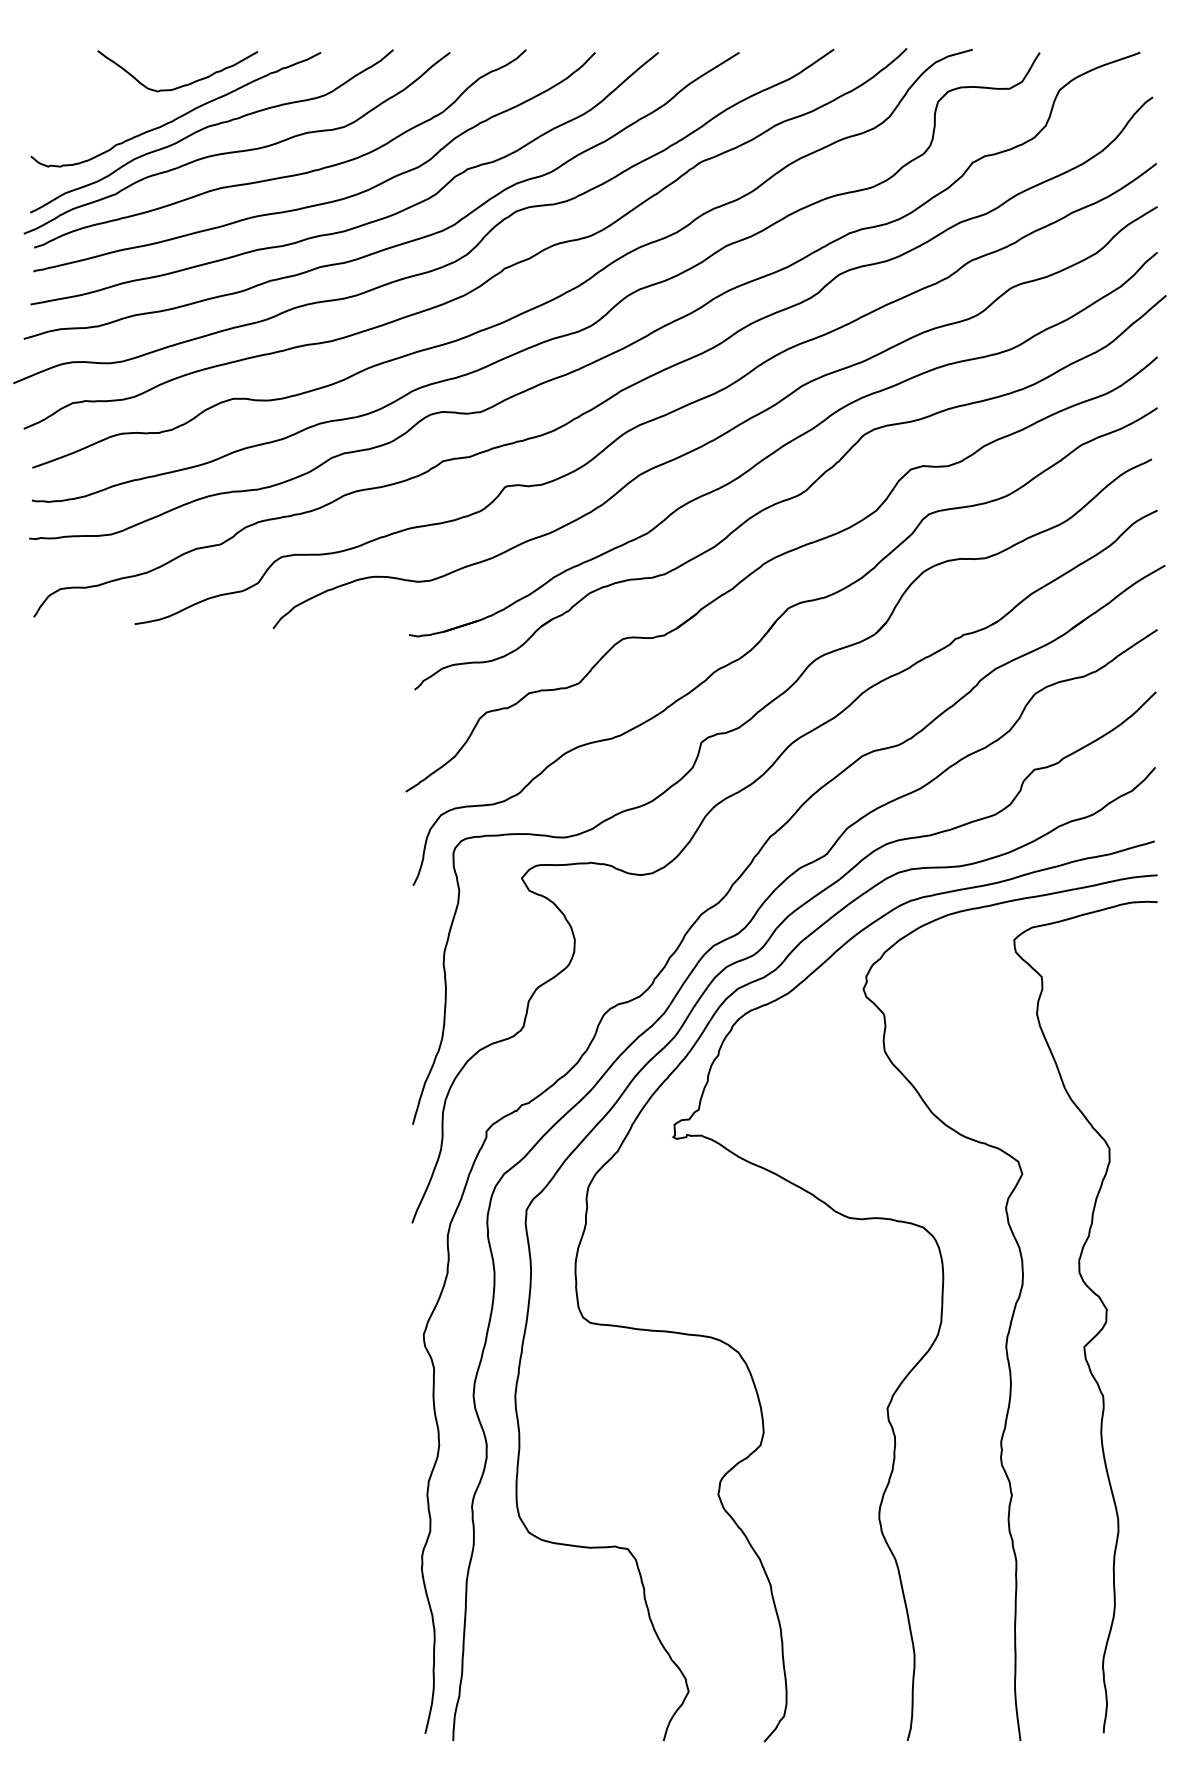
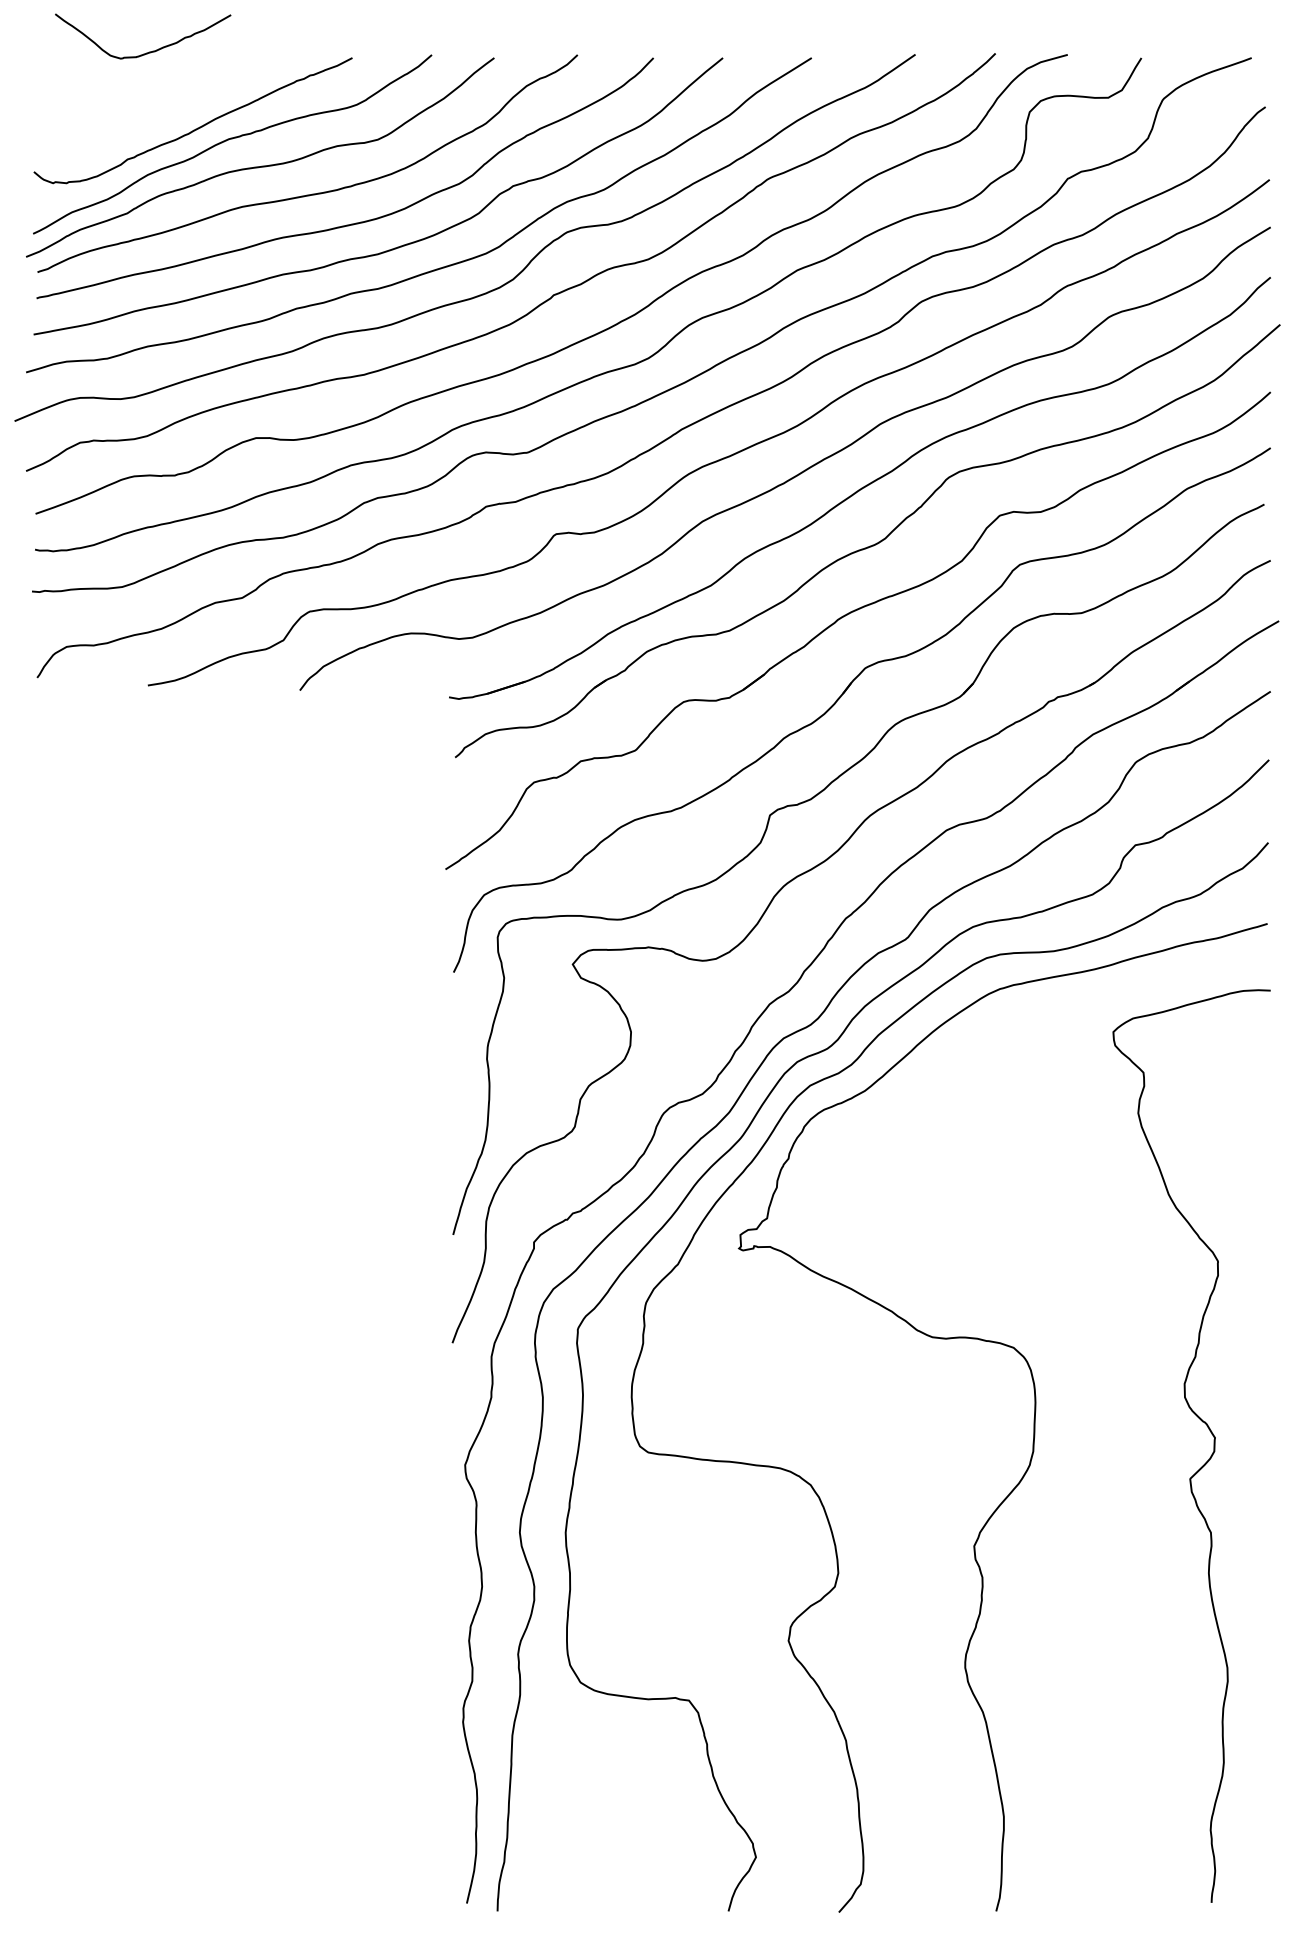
curve: (183, 84) -> (149, 51), moved
curve: (1013, 1309) -> (1112, 1437), removed

